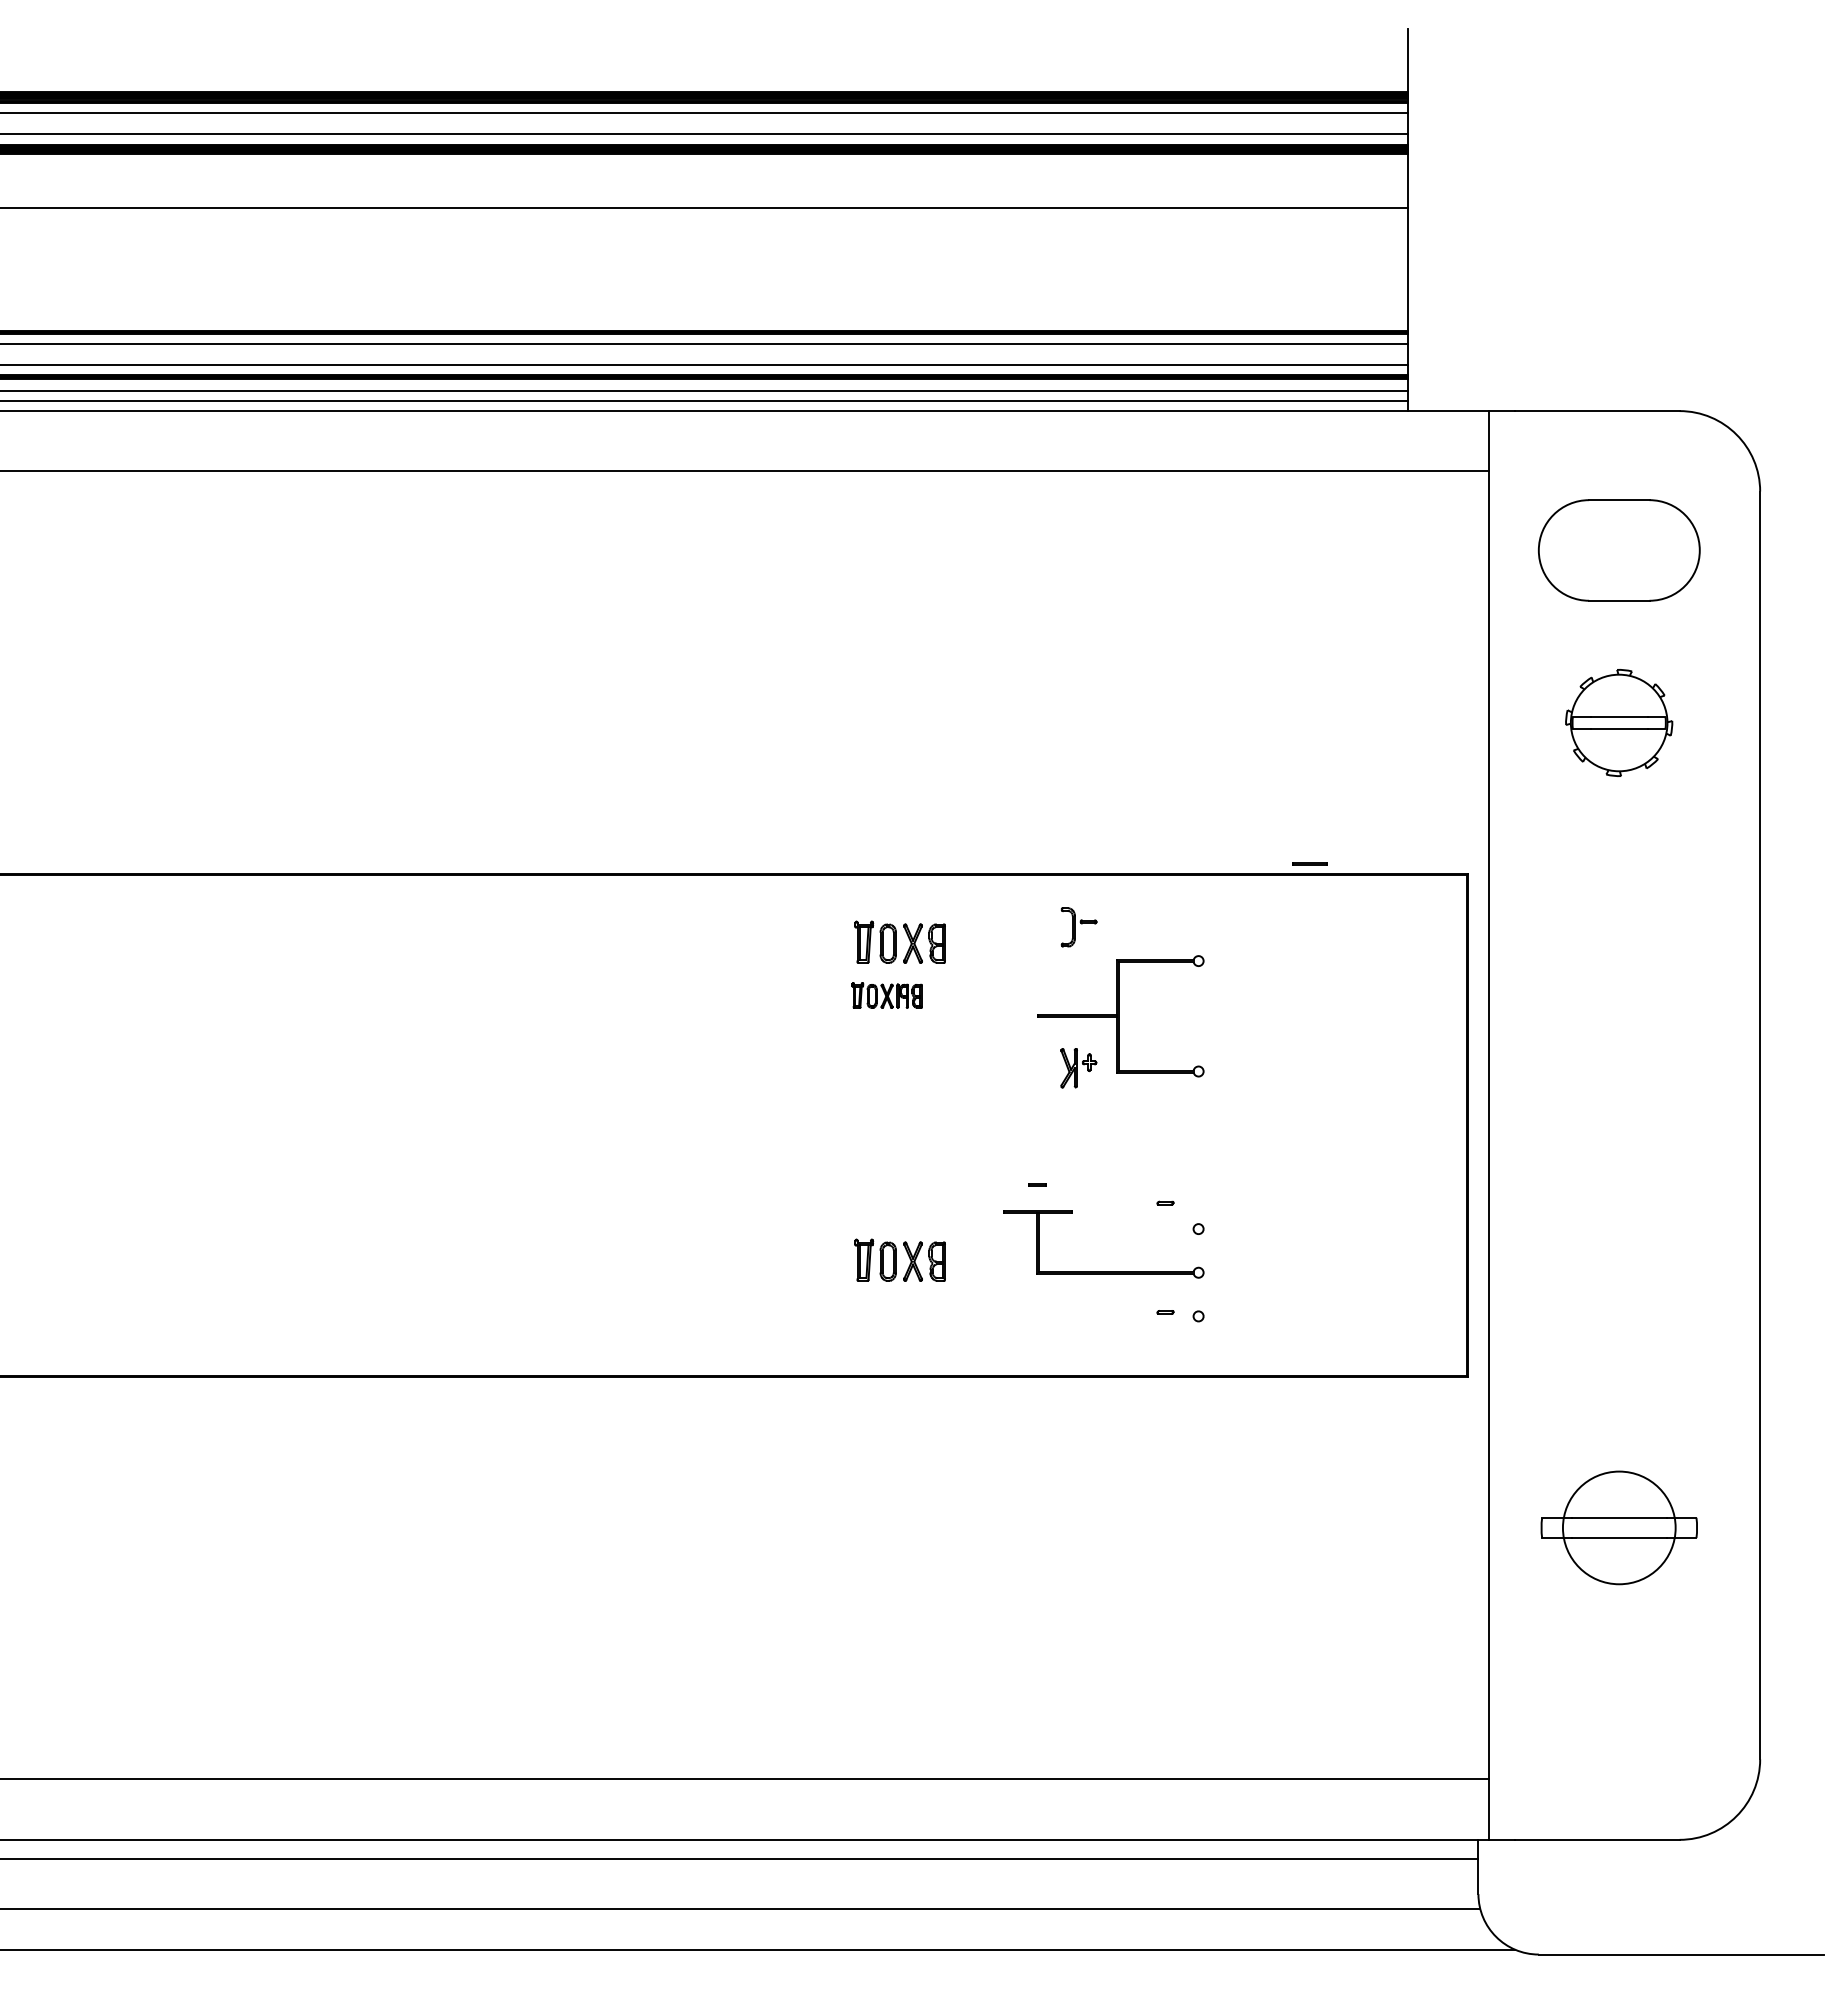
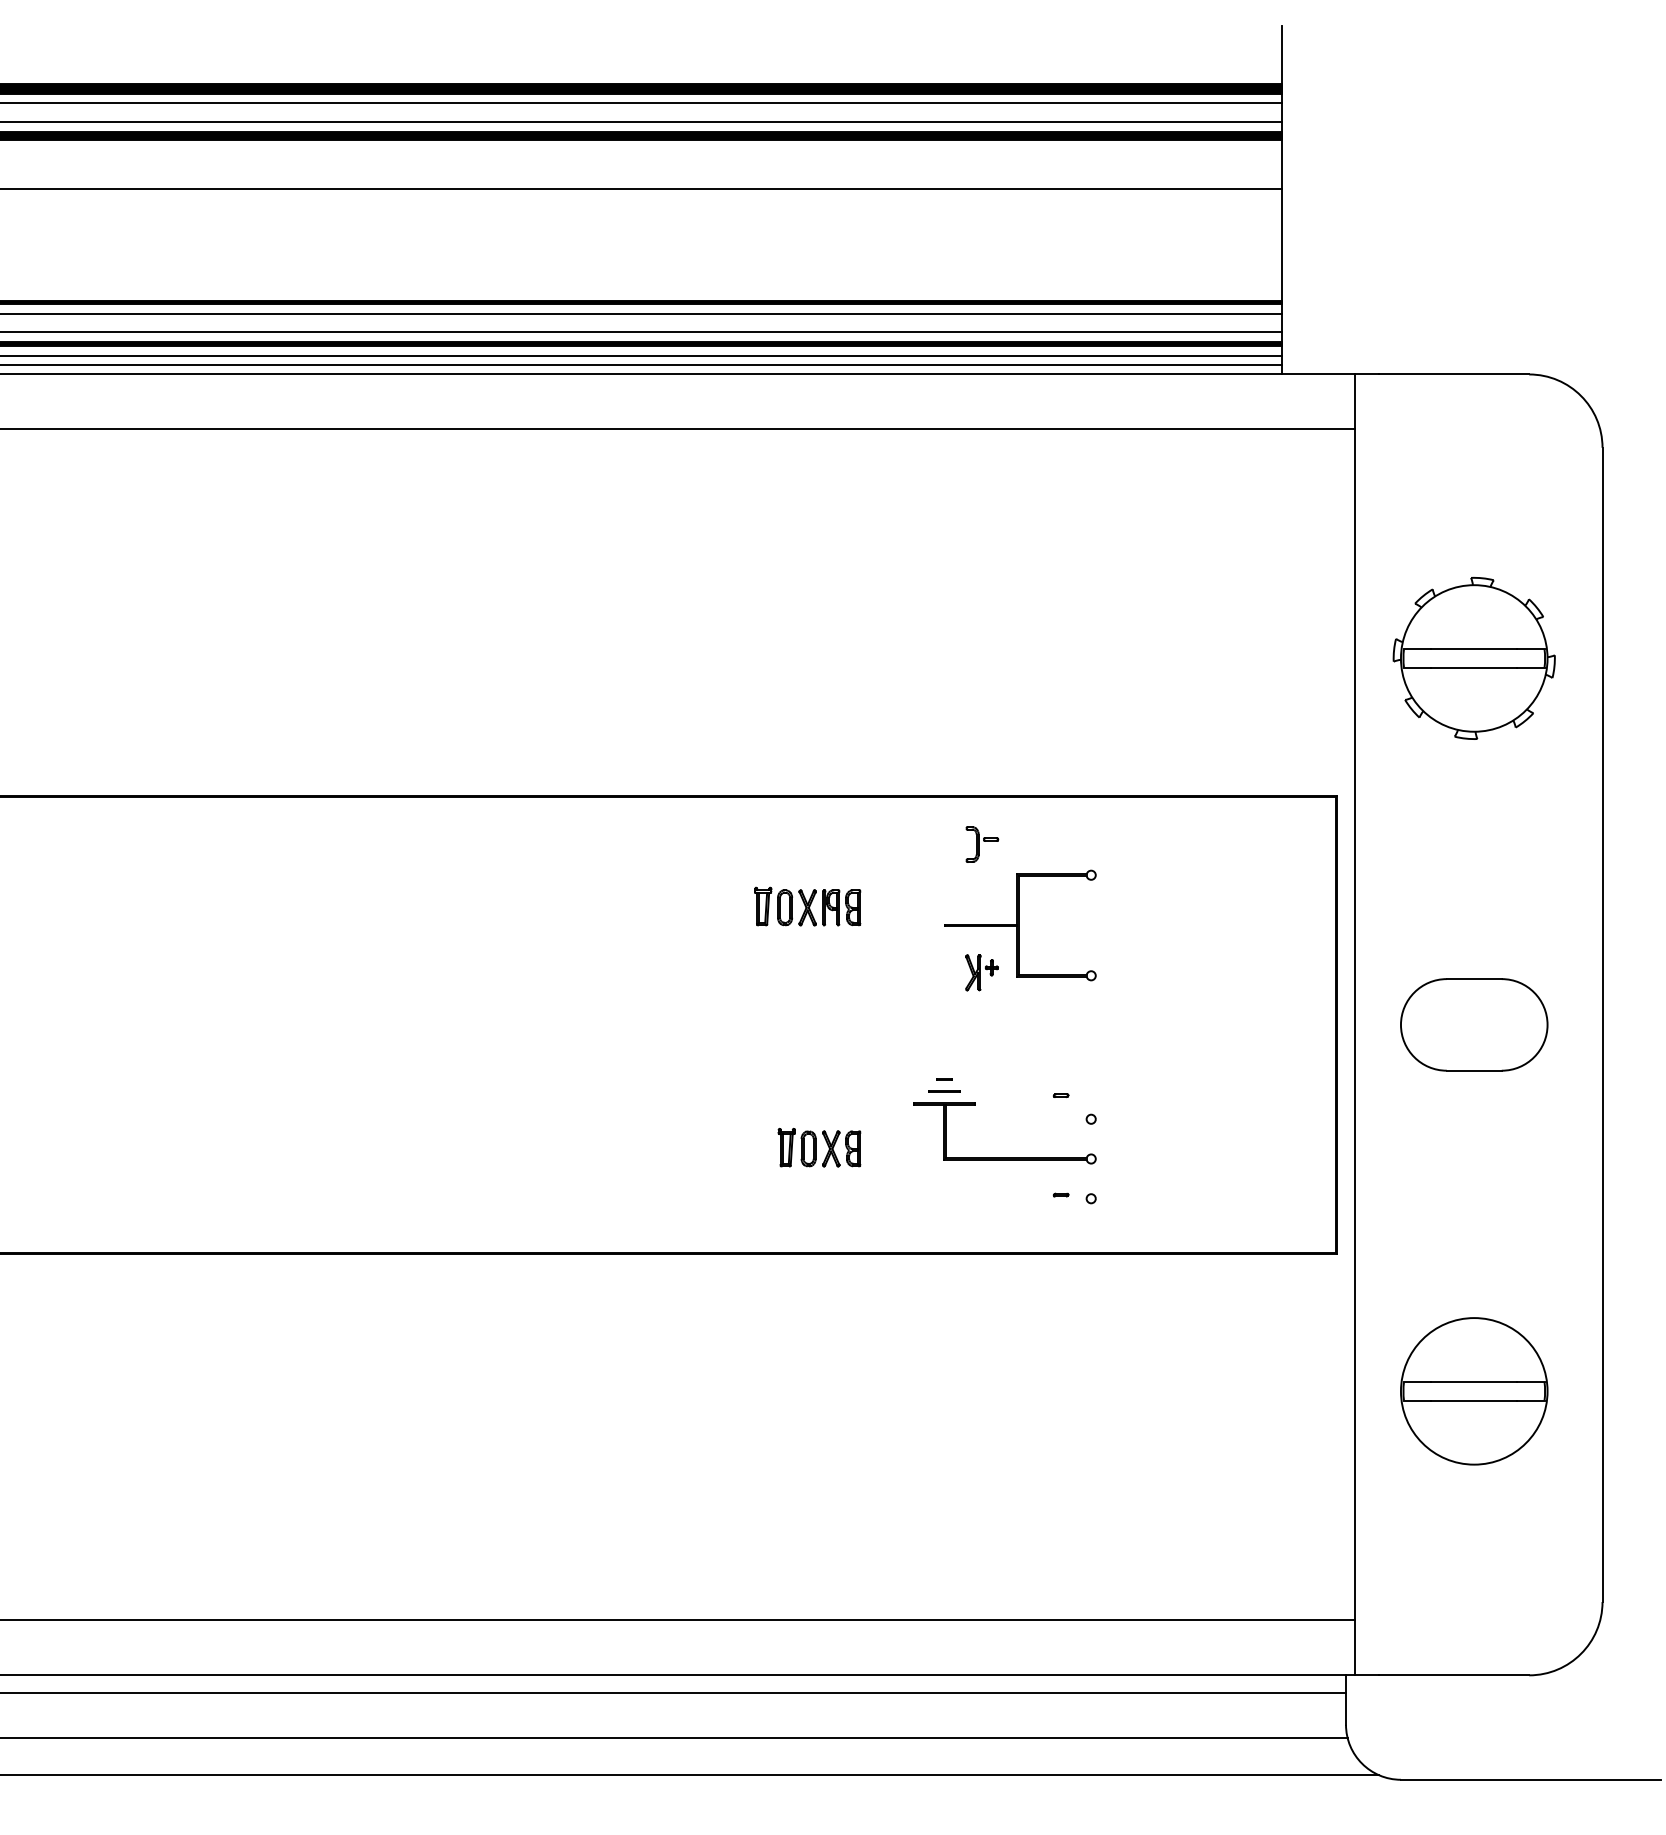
part: (1618, 550) -> (1473, 1024), moved
part: (1618, 722) -> (1473, 658), size x1.67
line: (1309, 863) -> (944, 1091), moved
part: (899, 941) -> (818, 857), removed
part: (886, 995) -> (807, 906), size x1.67
circle: (1618, 1527) -> (1473, 1390), size x1.43

